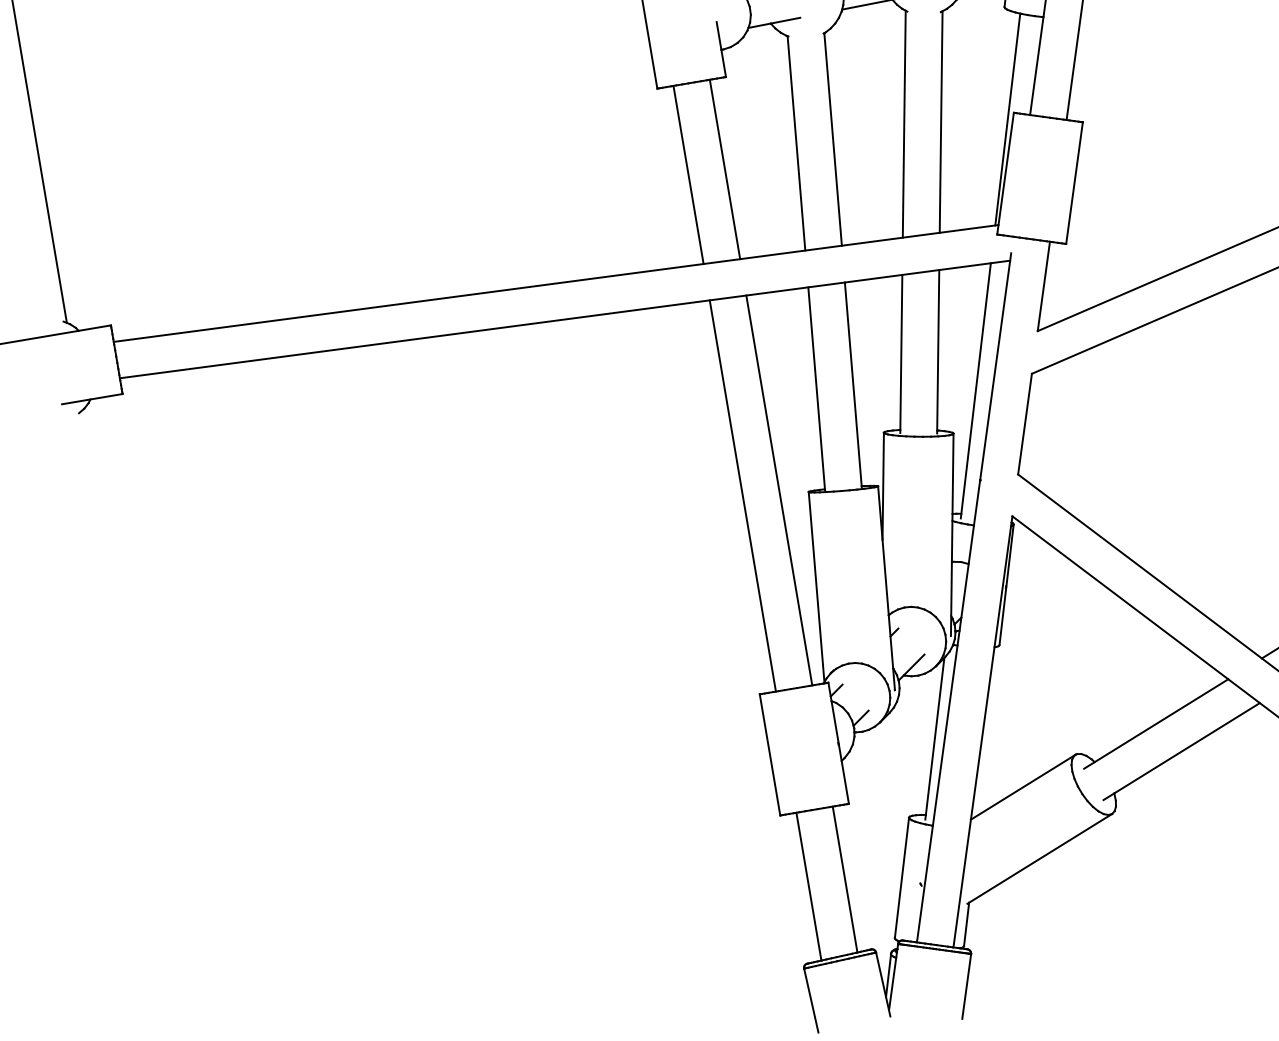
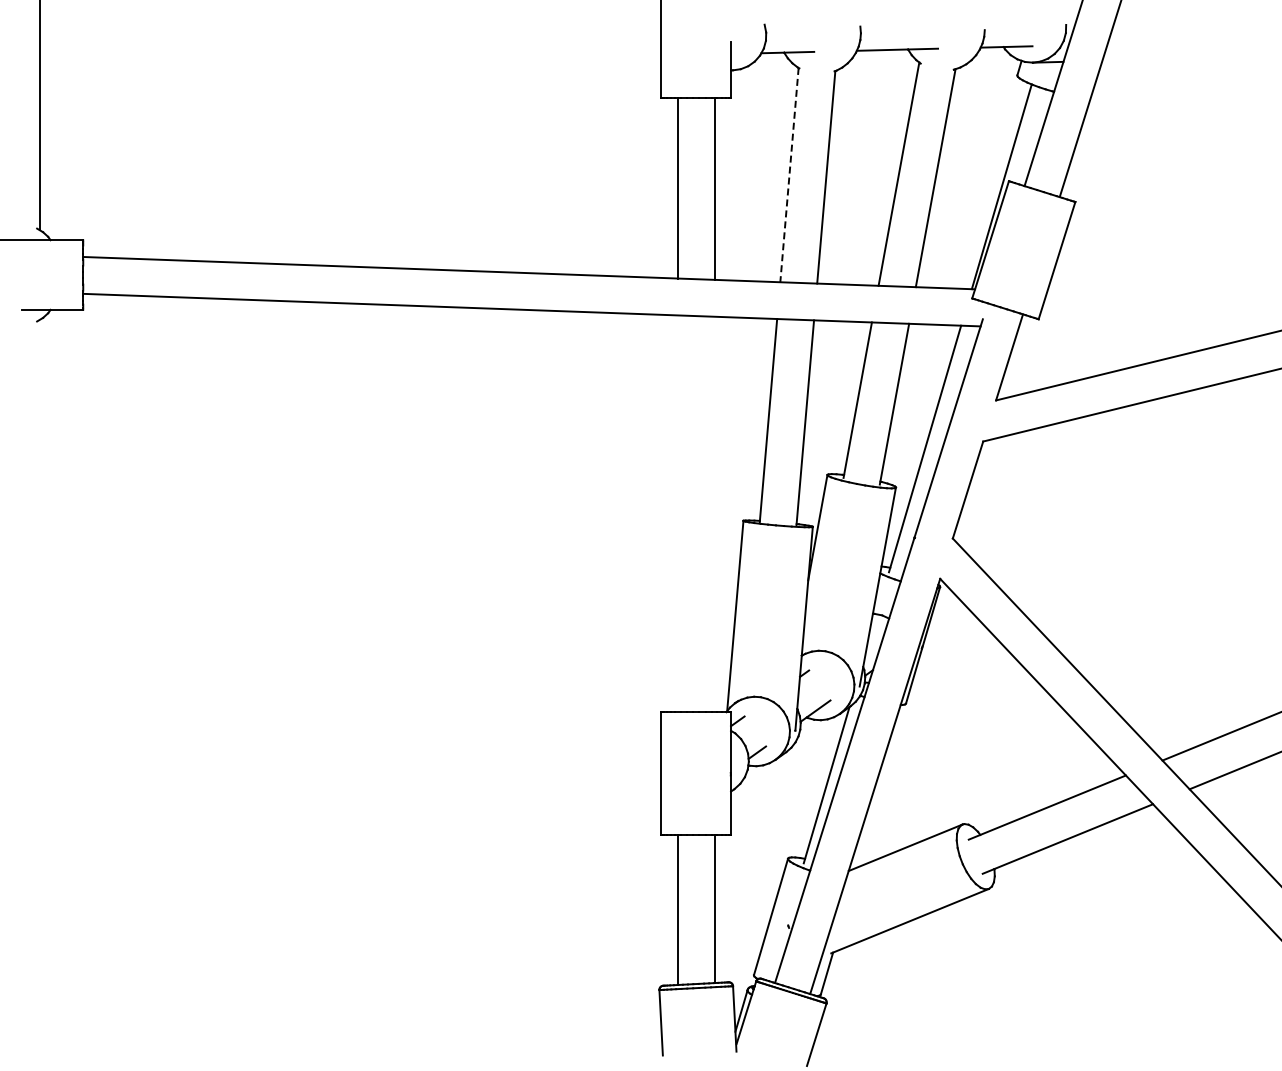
line: (796, 143) -> (789, 175), solid -> dashed
line: (779, 490) -> (714, 514), removed
line: (742, 495) -> (677, 513), removed

